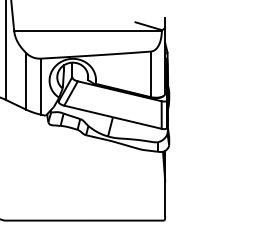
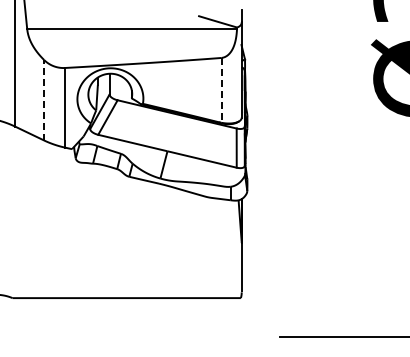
line: (150, 74) -> (221, 90), solid -> dashed
line: (26, 80) -> (44, 99), solid -> dashed

